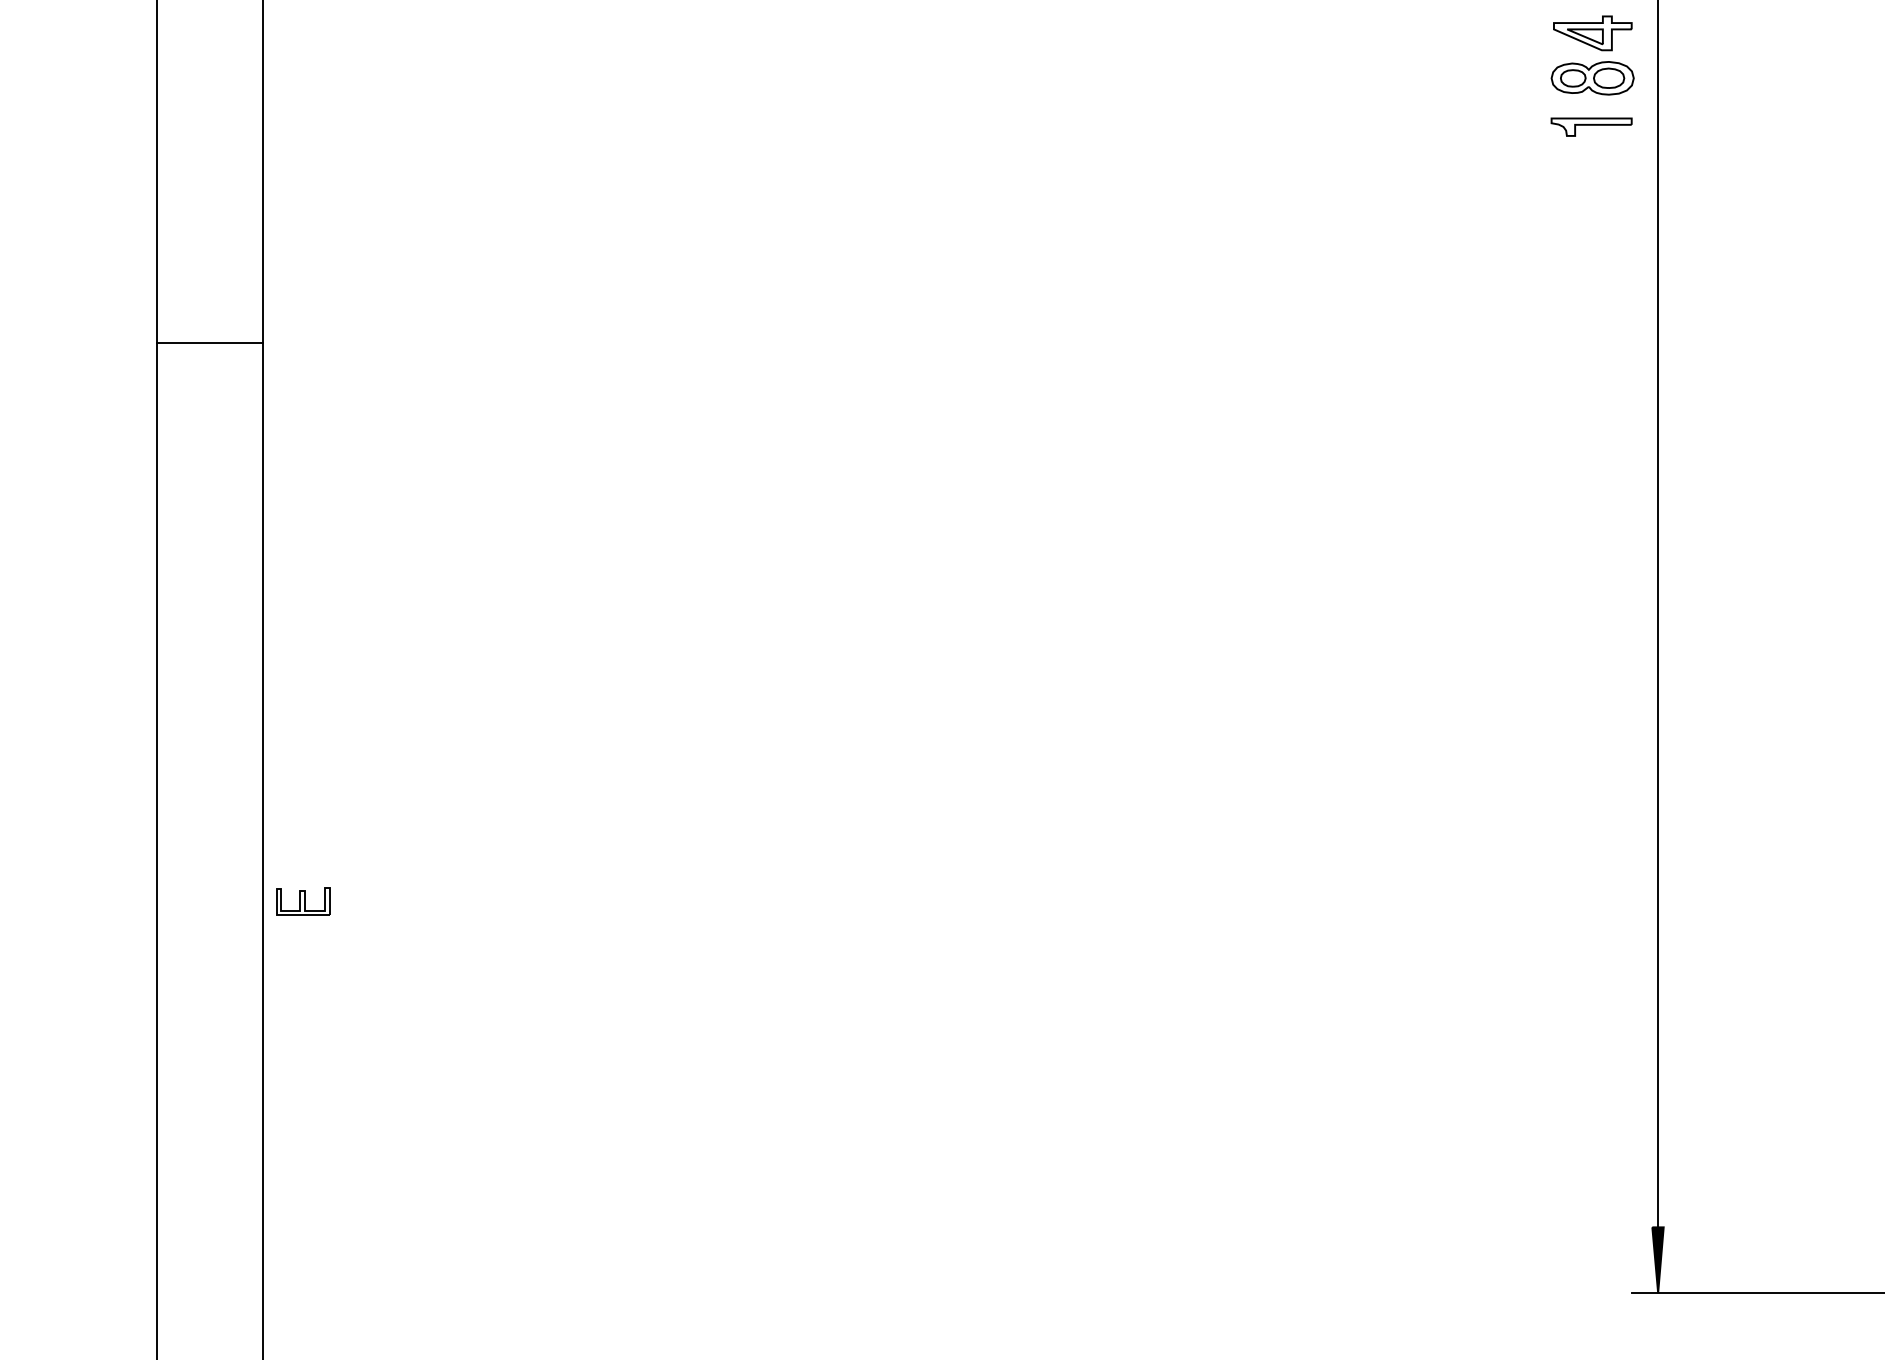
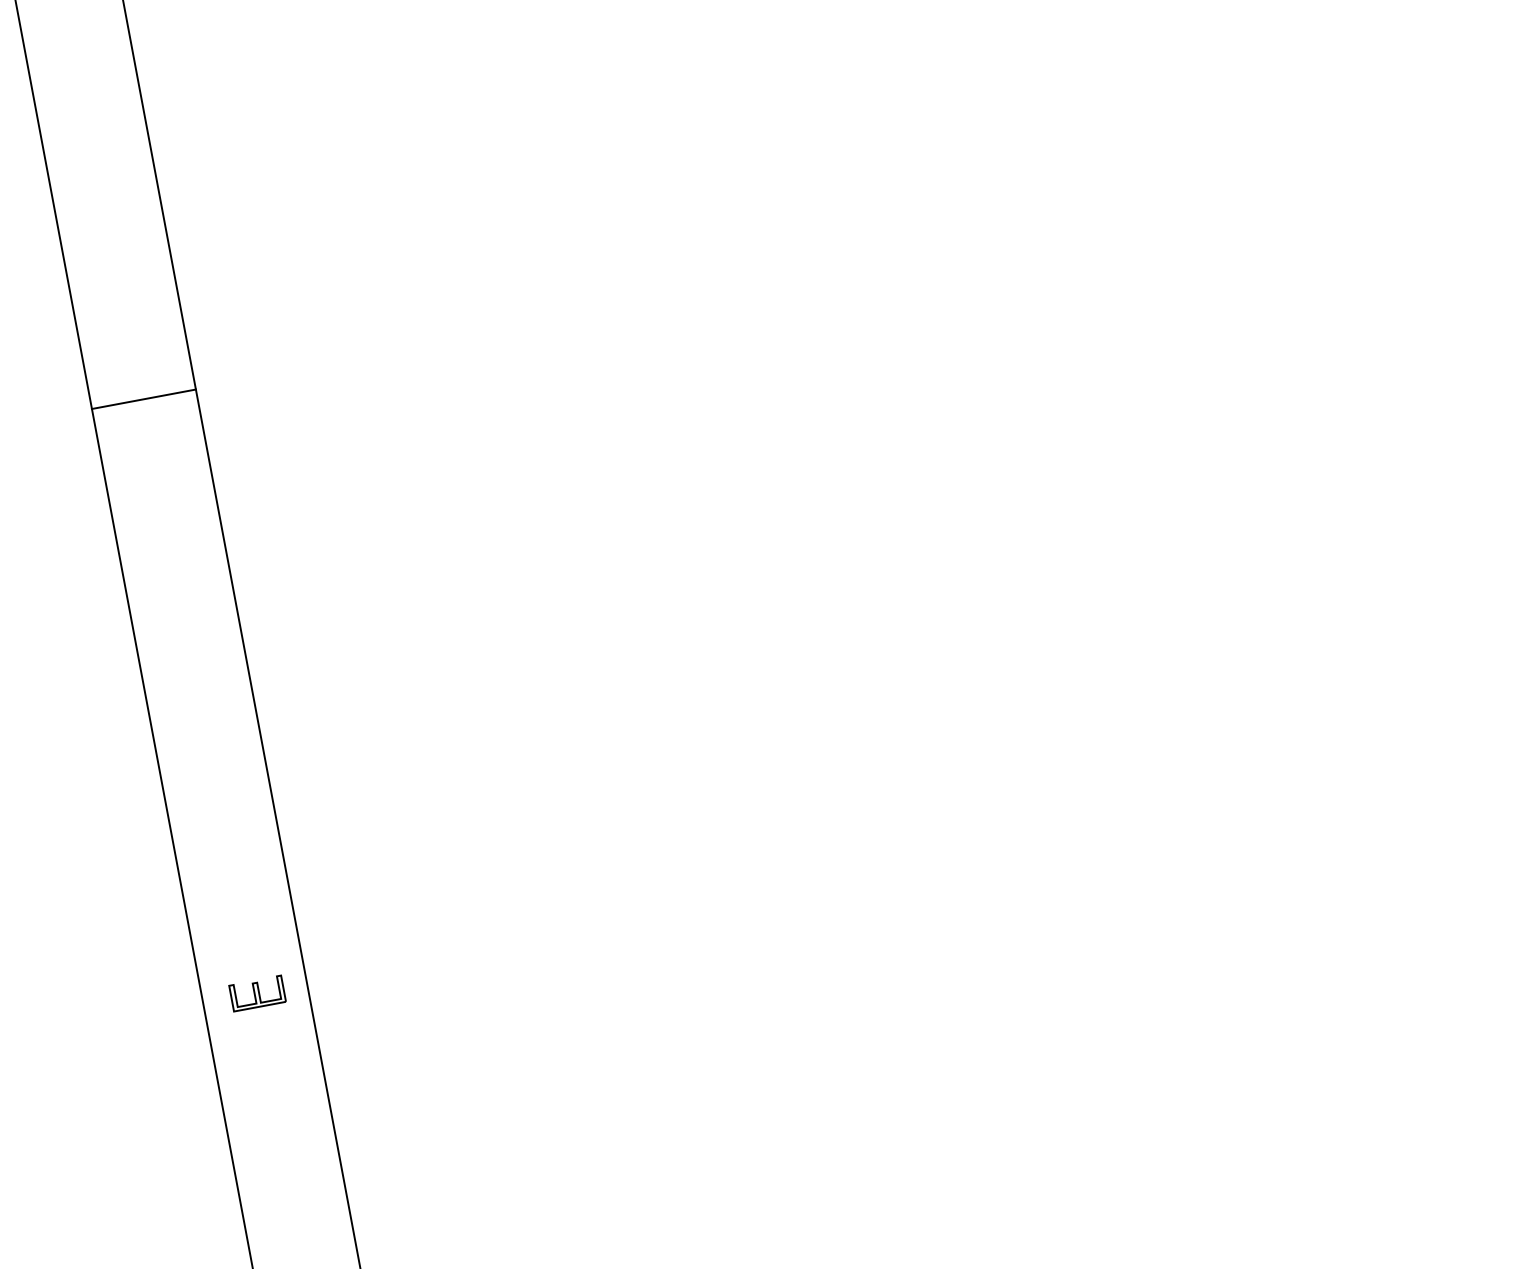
line: (209, 342) -> (143, 399), moved
part: (303, 901) -> (257, 993), moved

